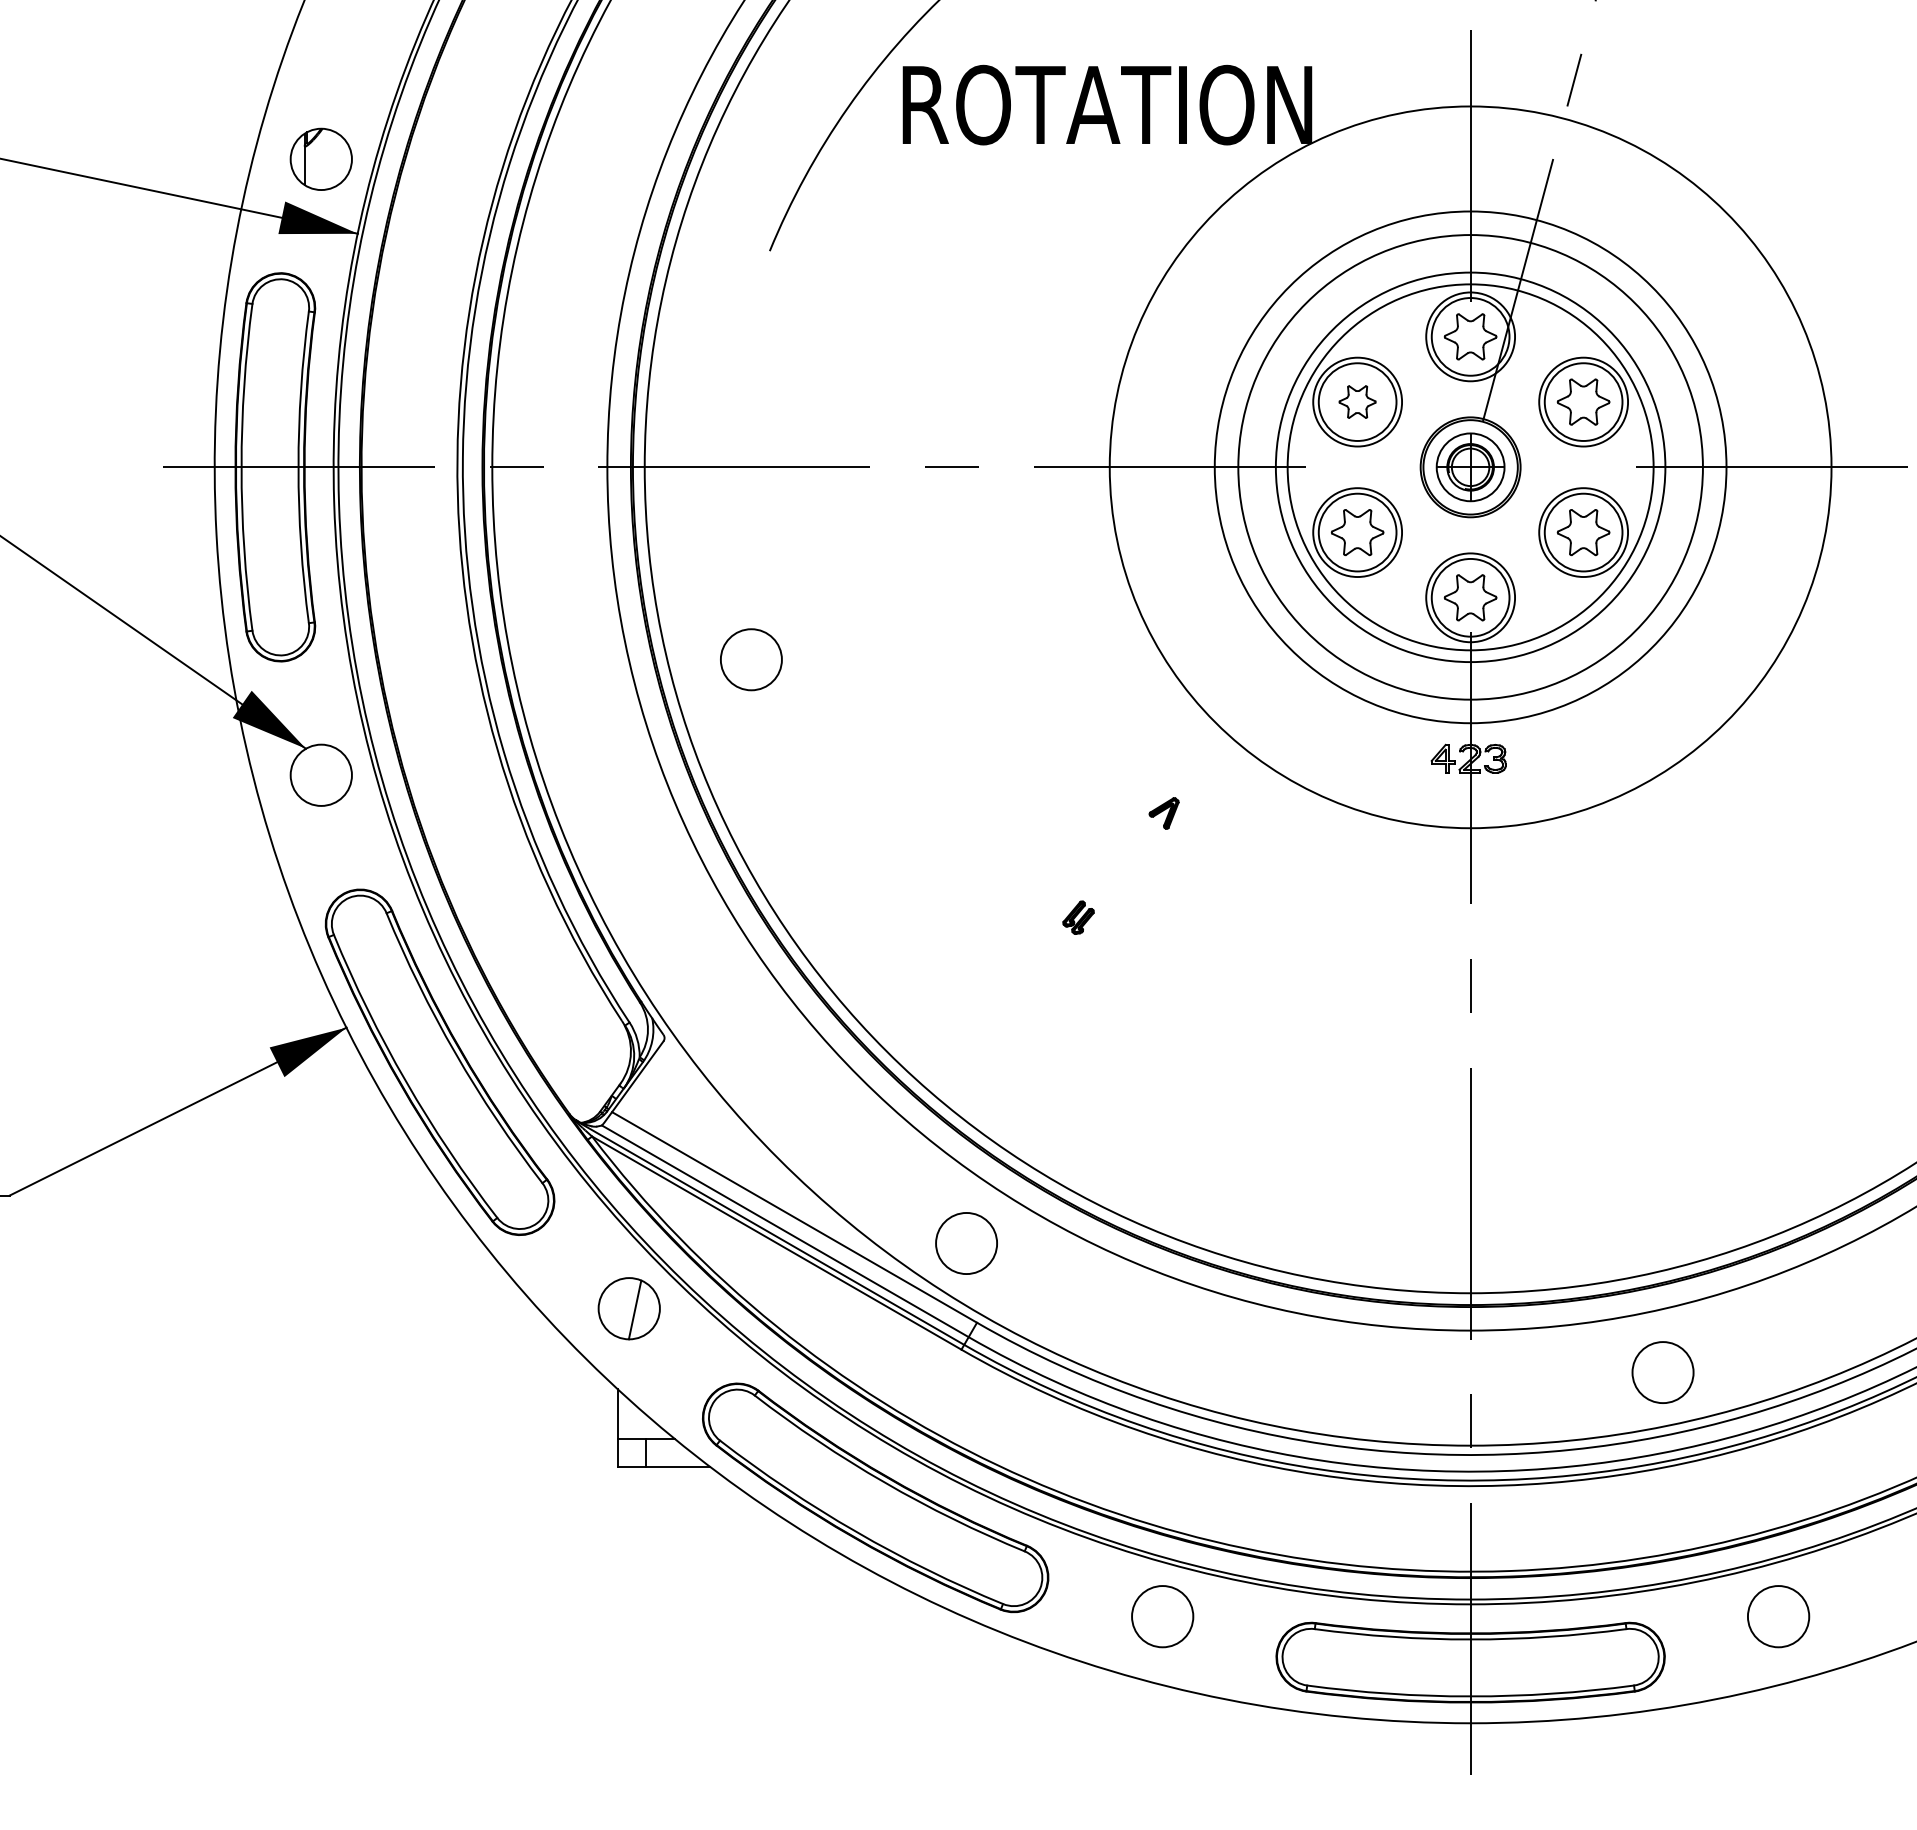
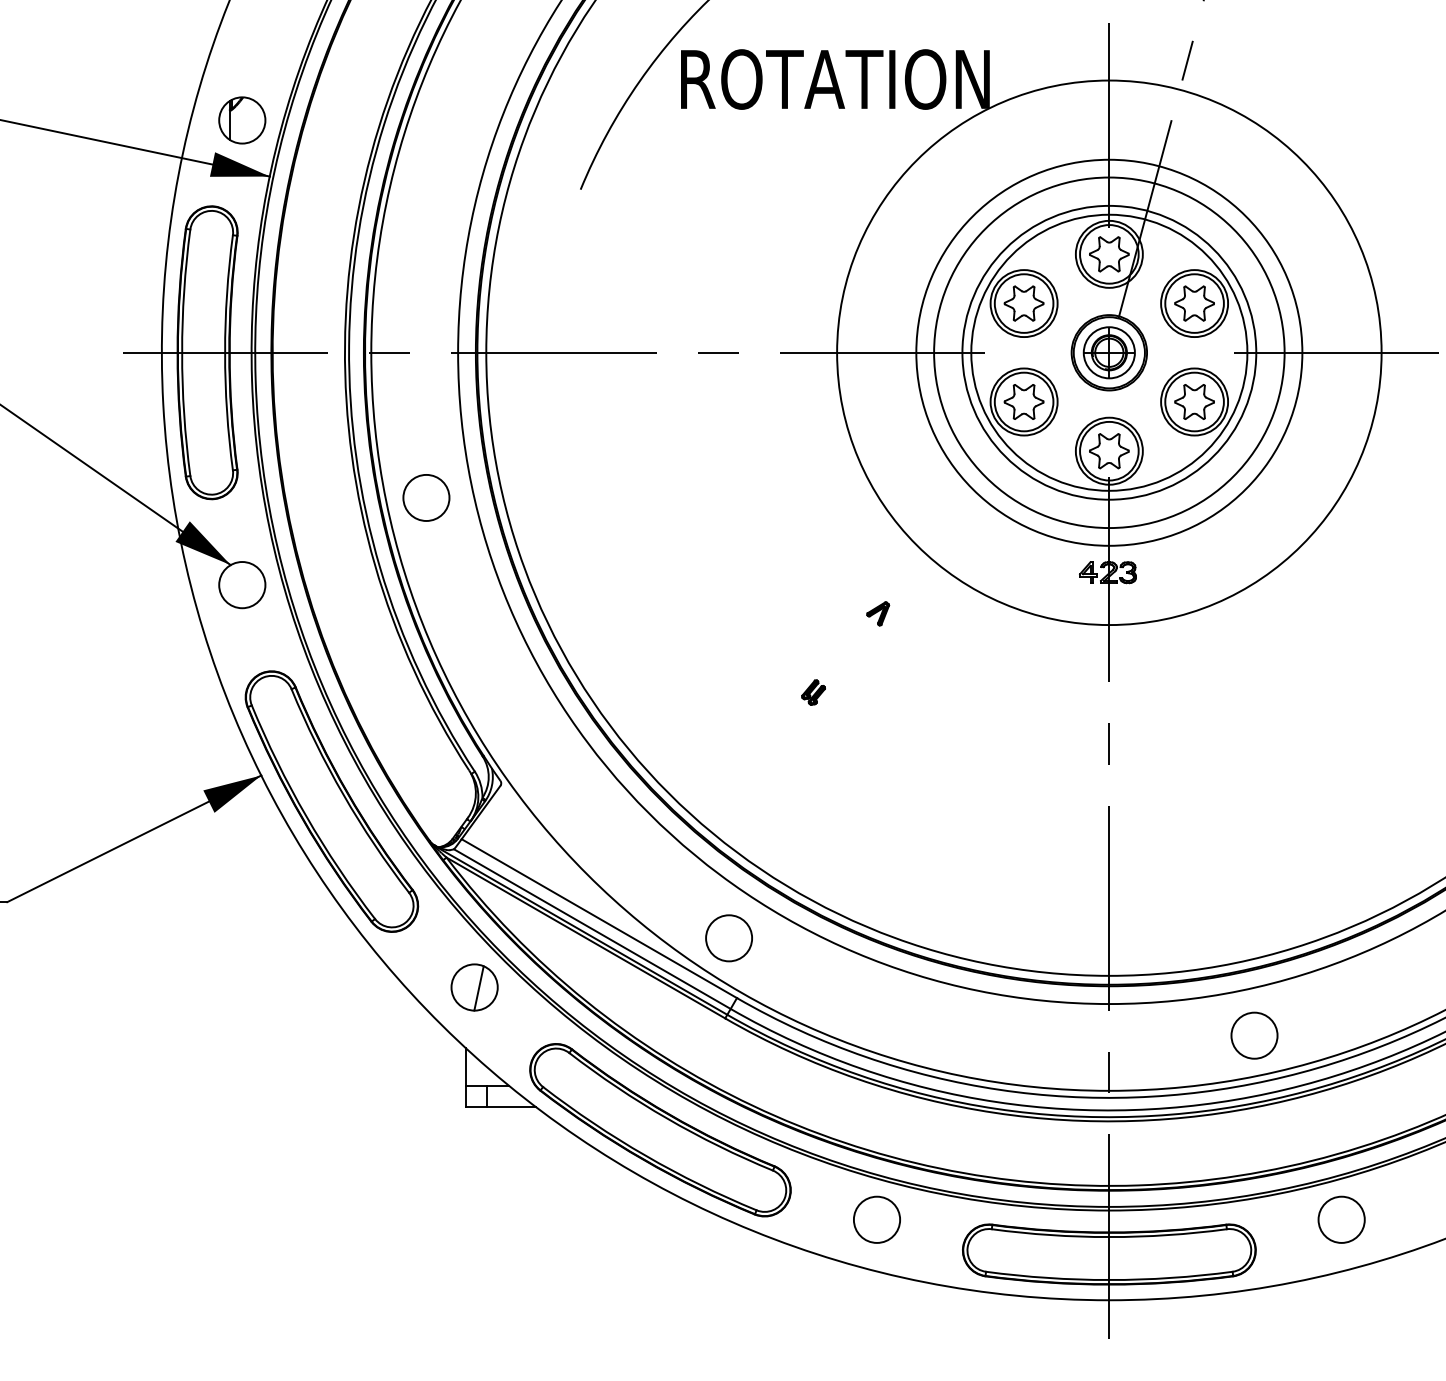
part: (1357, 401) -> (1024, 303), size x1.43
circle: (751, 659) -> (426, 497), moved

